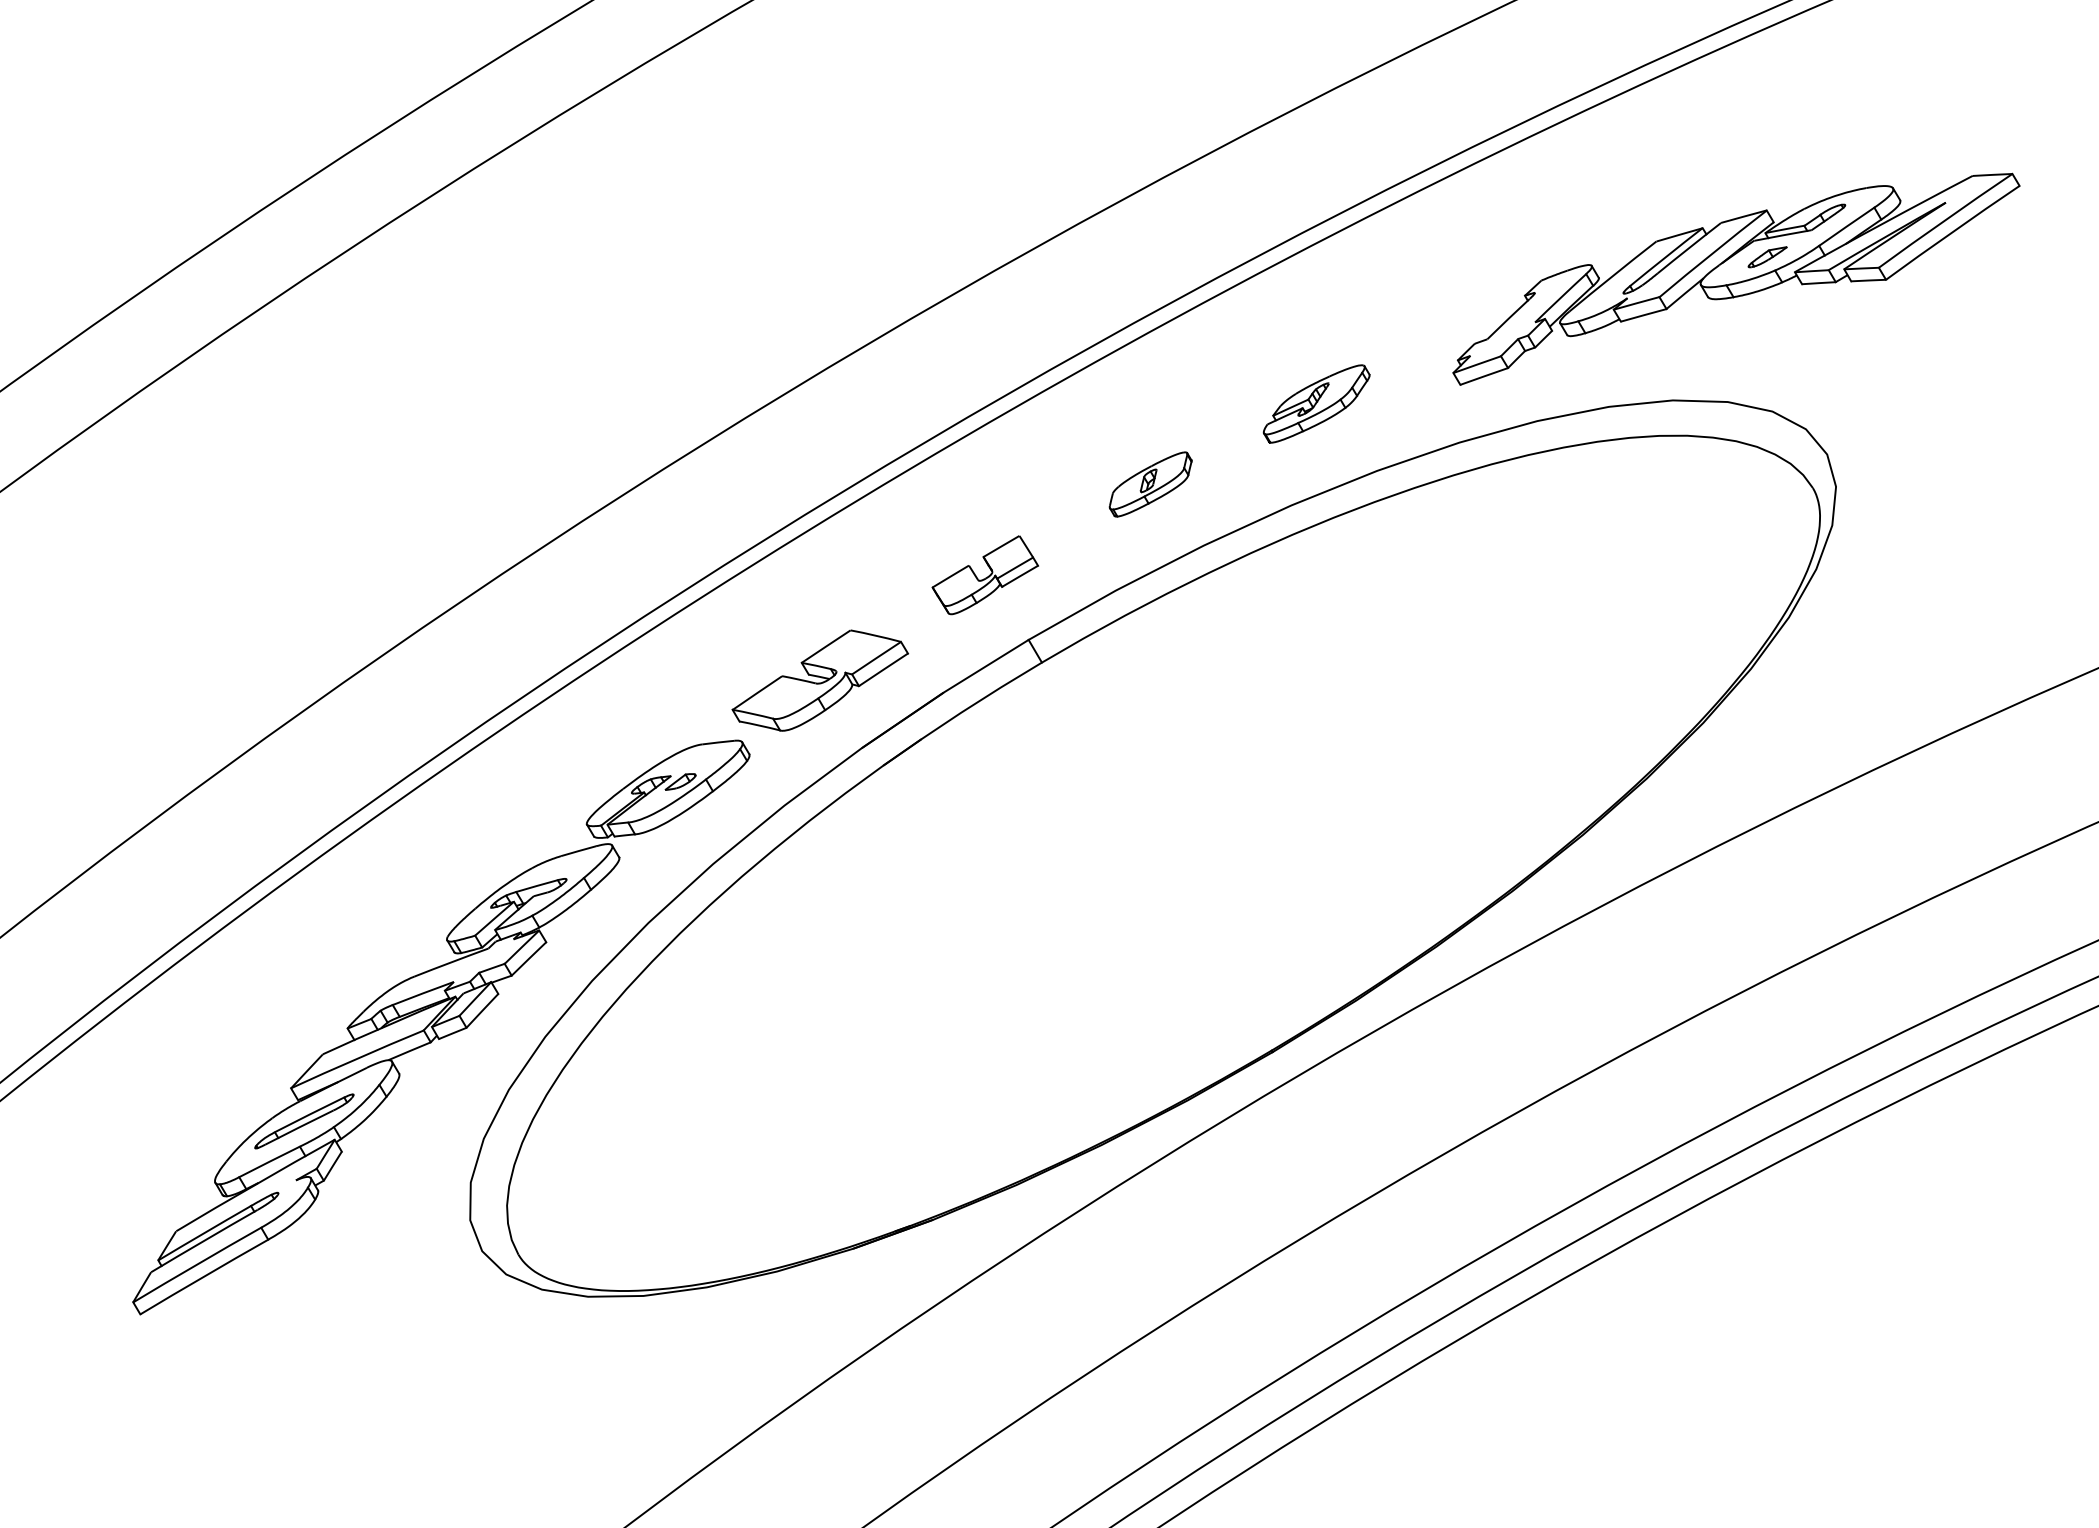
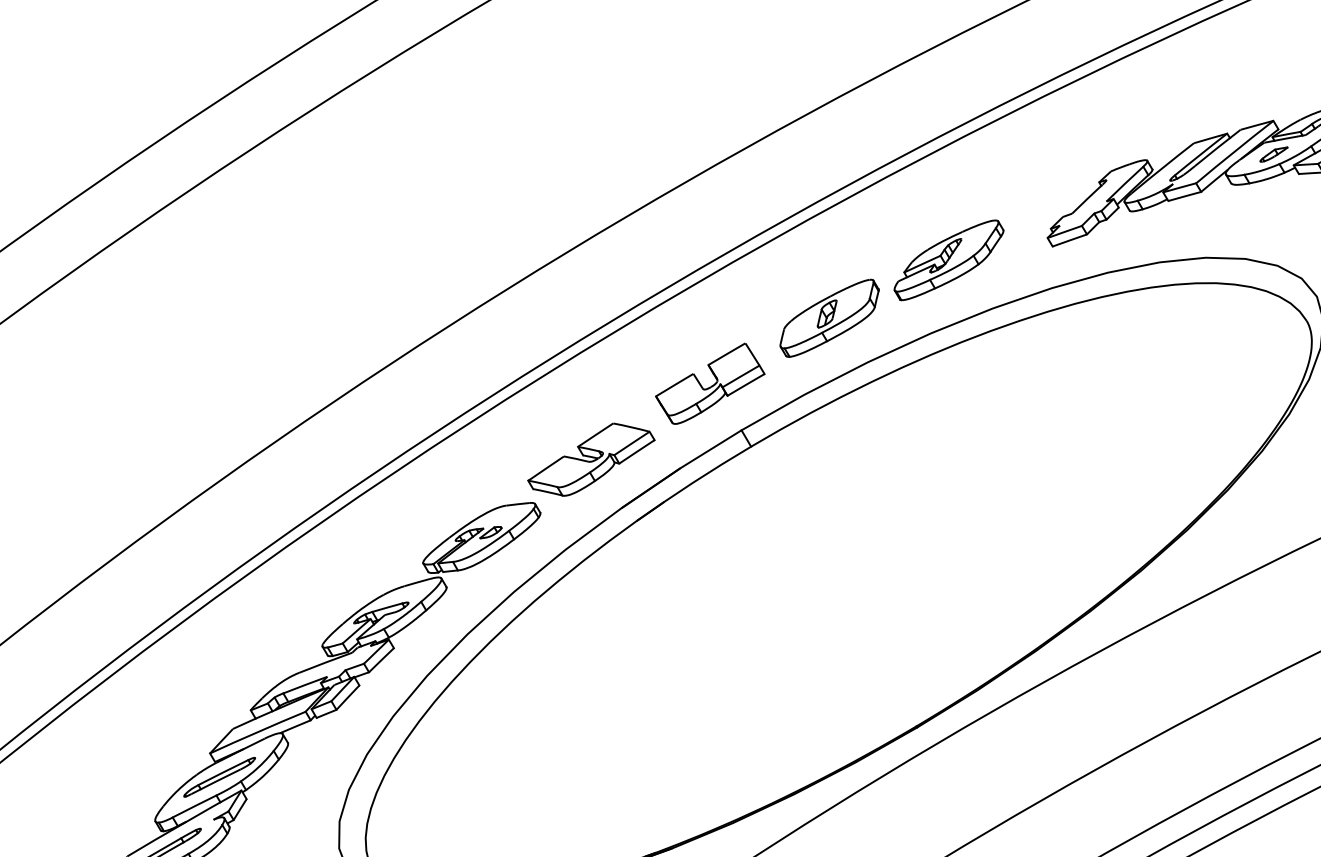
part: (1316, 403) -> (948, 259), size x1.43
part: (1150, 484) -> (829, 318), size x1.67
part: (985, 574) -> (710, 383), size x1.43

